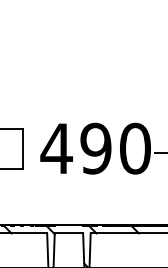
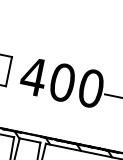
text: (95, 148) -> (62, 82), 490 -> 400

